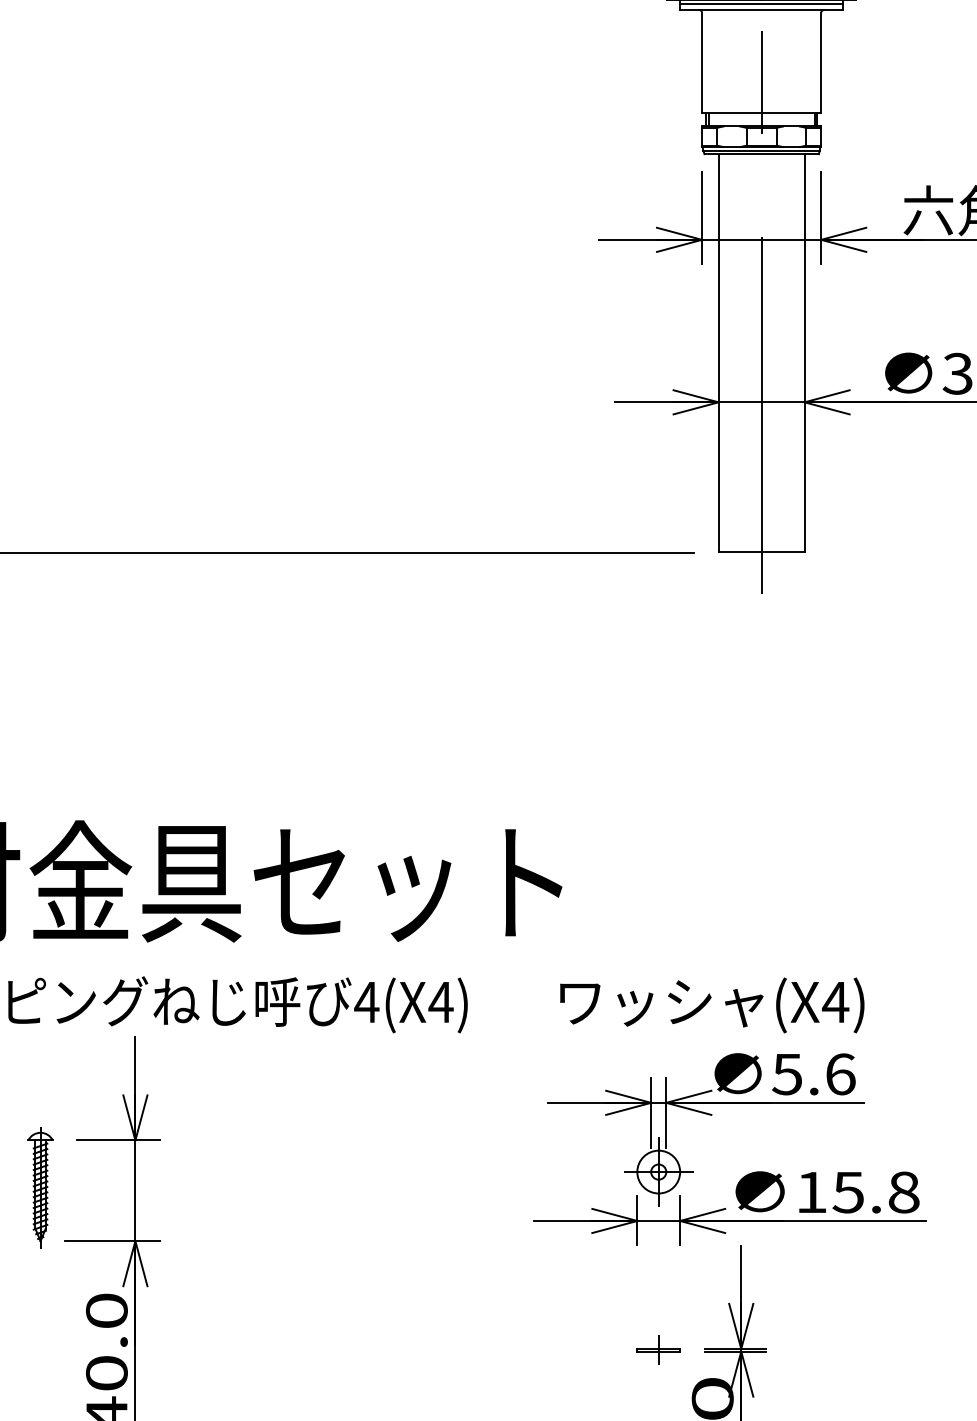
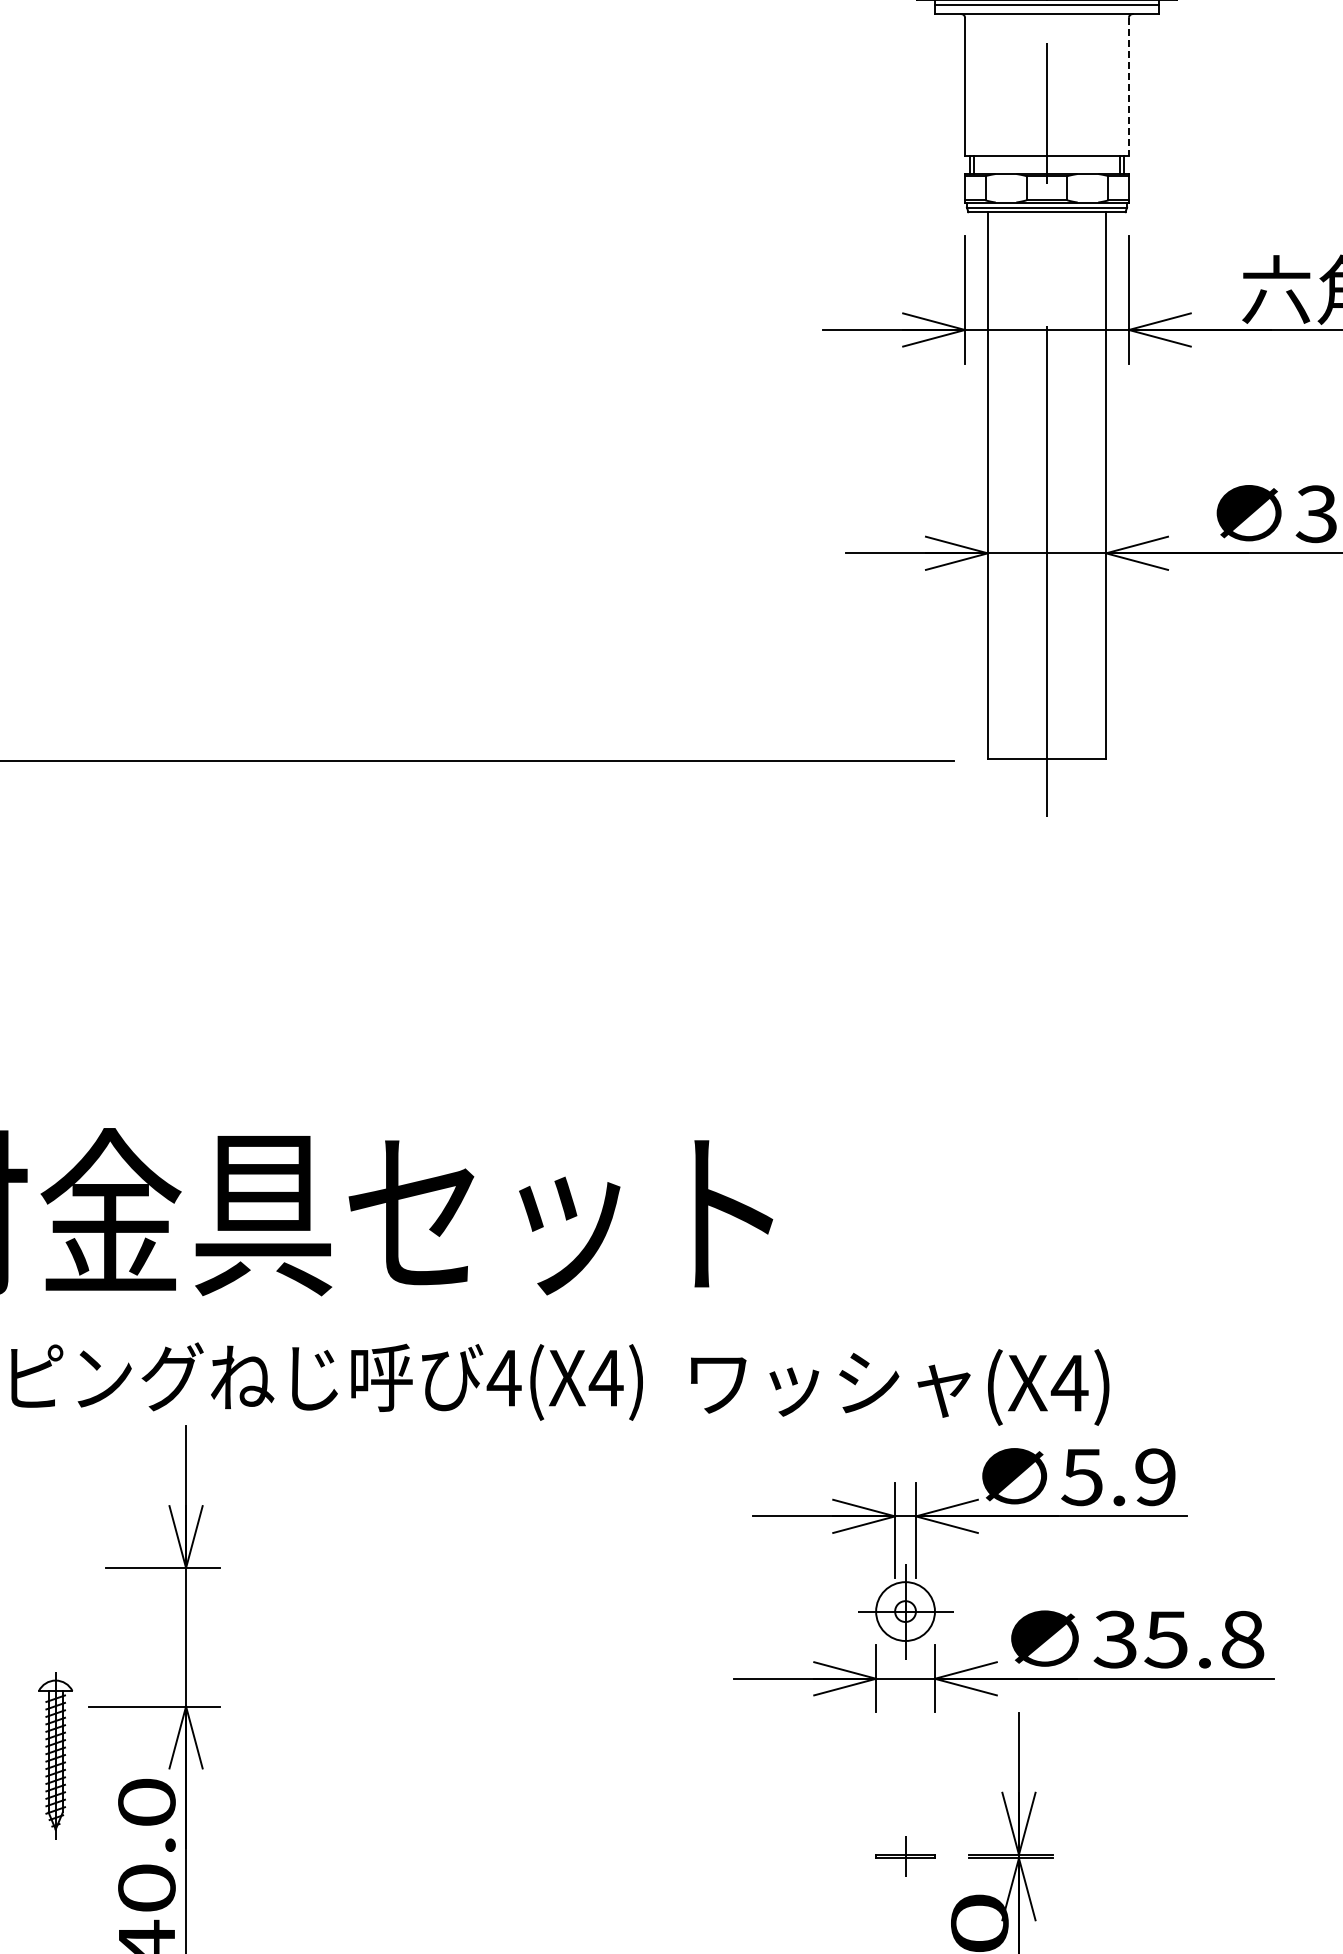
line: (820, 62) -> (1128, 86), solid -> dashed
text: (712, 1005) -> (900, 1387), moved
text: (840, 1074) -> (1155, 1477), 5.6 -> 5.9
part: (40, 1187) -> (55, 1755), moved
text: (810, 1192) -> (1114, 1639), 15.8 -> 35.8

